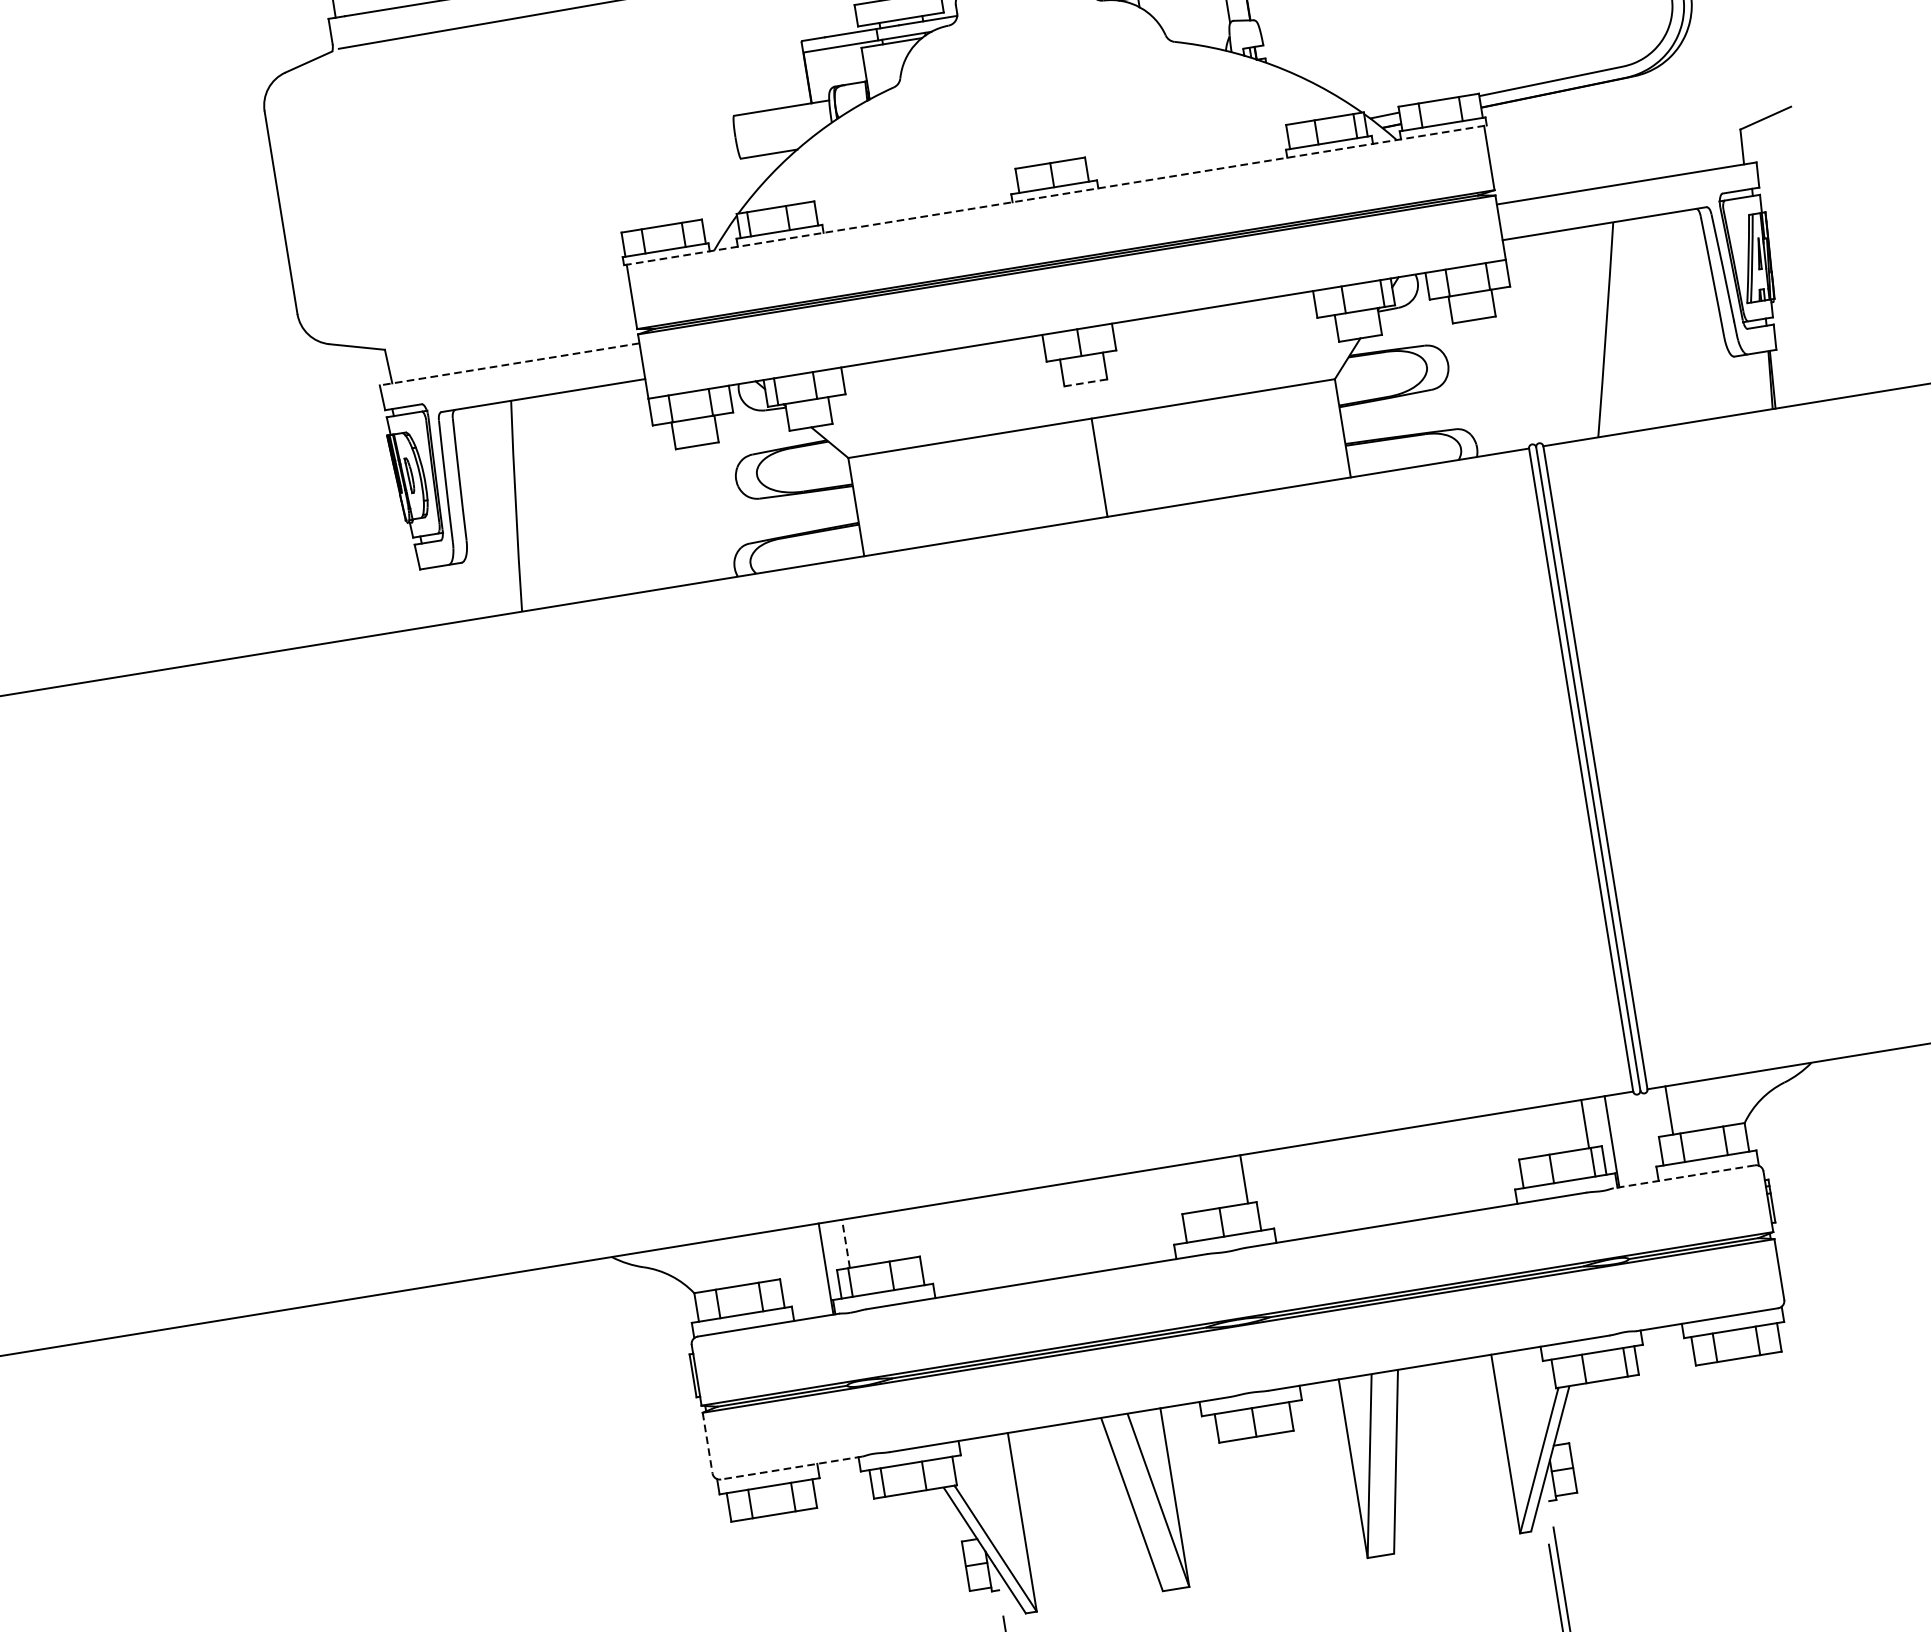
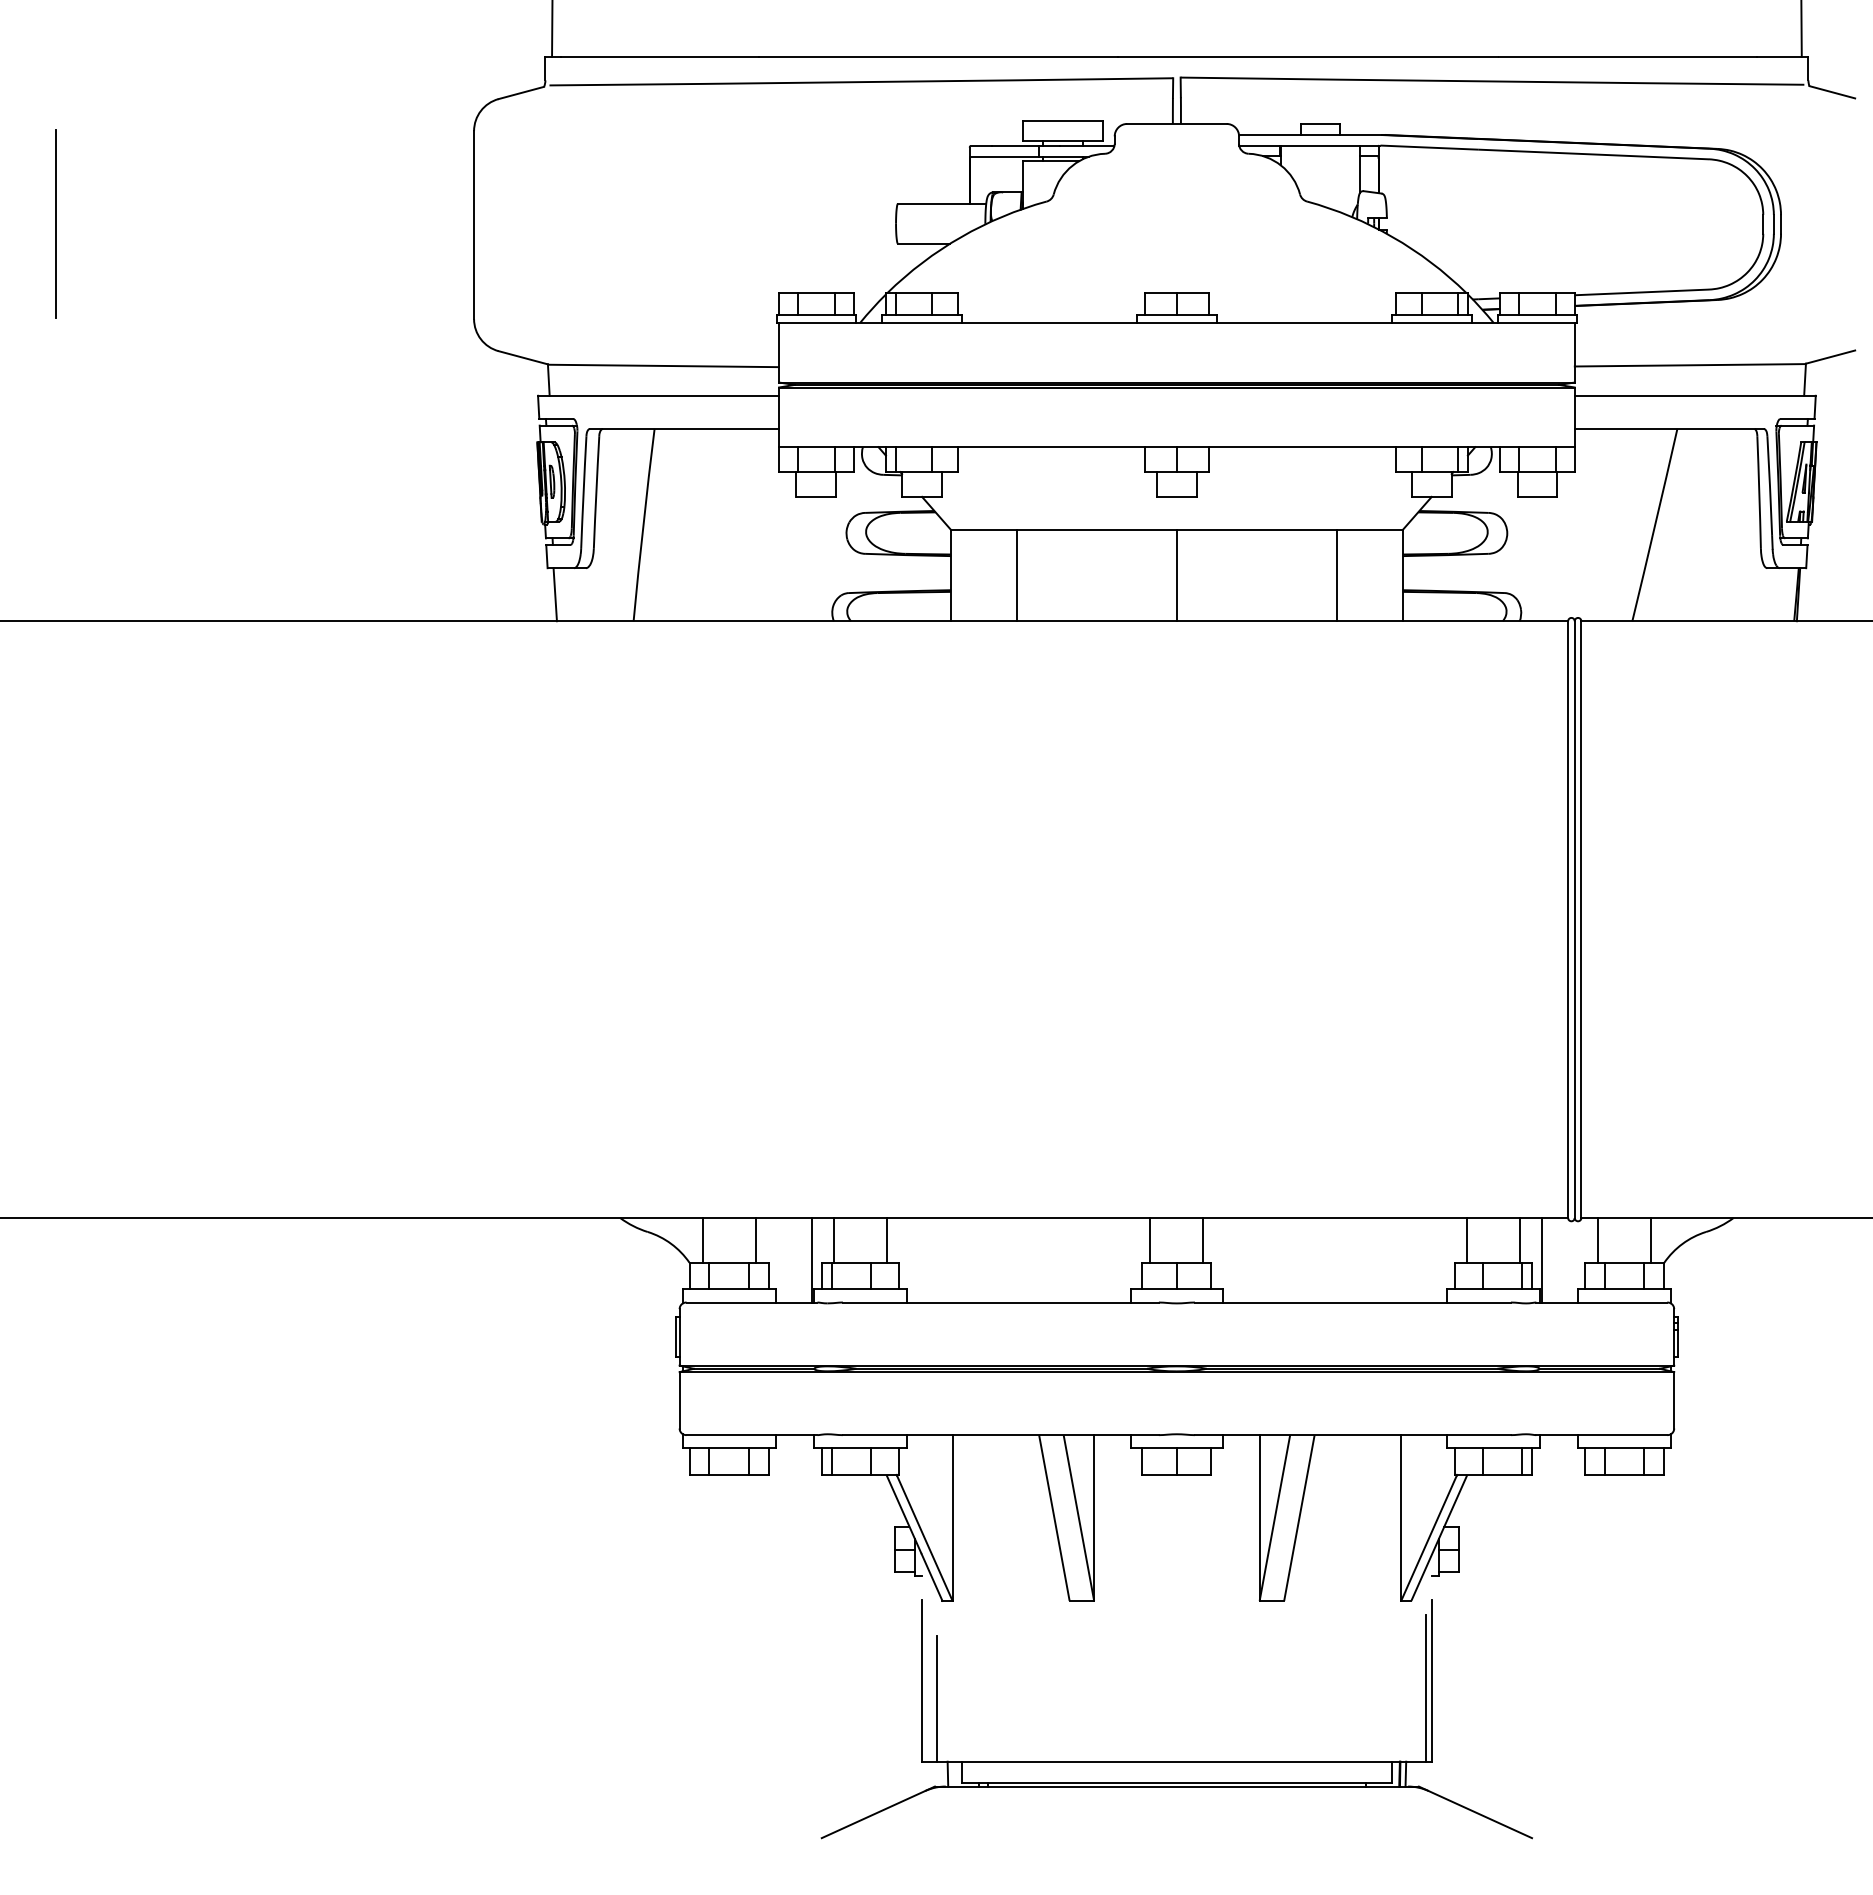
line: (1615, 151) -> (1689, 365), added
line: (1056, 194) -> (1177, 322), dashed -> solid
line: (510, 330) -> (664, 365), added
line: (509, 364) -> (658, 395), dashed -> solid
line: (1085, 382) -> (1176, 496), dashed -> solid
line: (1271, 439) -> (1336, 575), added
line: (927, 495) -> (1017, 575), added
line: (432, 596) -> (554, 594), added
line: (1726, 1100) -> (1651, 1239), added
line: (1527, 1132) -> (1466, 1239), added
line: (1683, 1176) -> (1601, 1302), dashed -> solid
line: (1186, 1187) -> (1150, 1239), added
line: (902, 1233) -> (886, 1239), added
line: (845, 1242) -> (833, 1239), dashed -> solid
line: (761, 1256) -> (755, 1239), added
line: (704, 1265) -> (702, 1239), added
line: (707, 1443) -> (679, 1400), dashed -> solid
line: (791, 1468) -> (751, 1435), dashed -> solid

